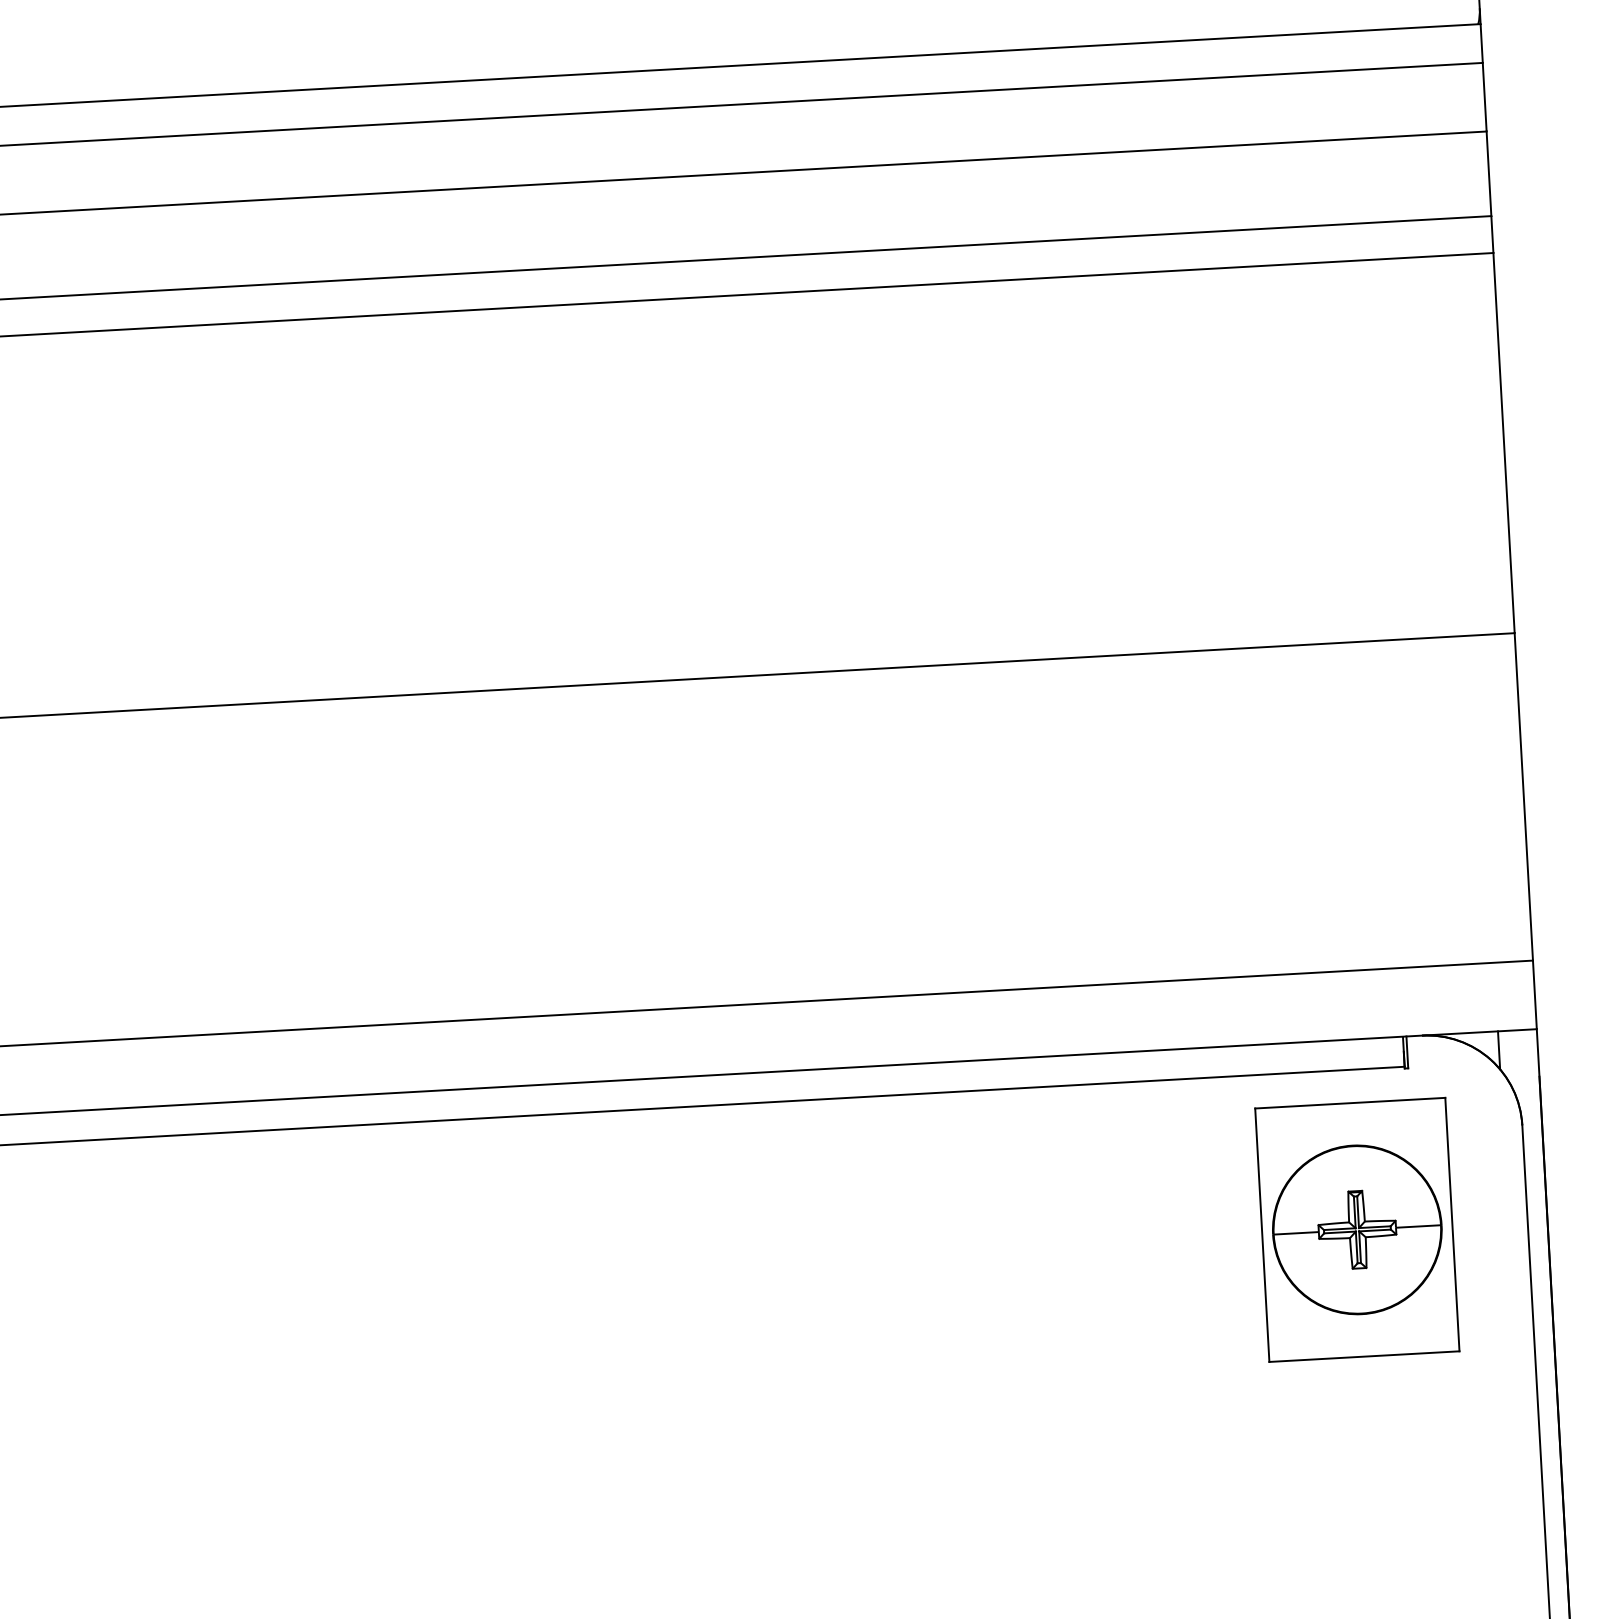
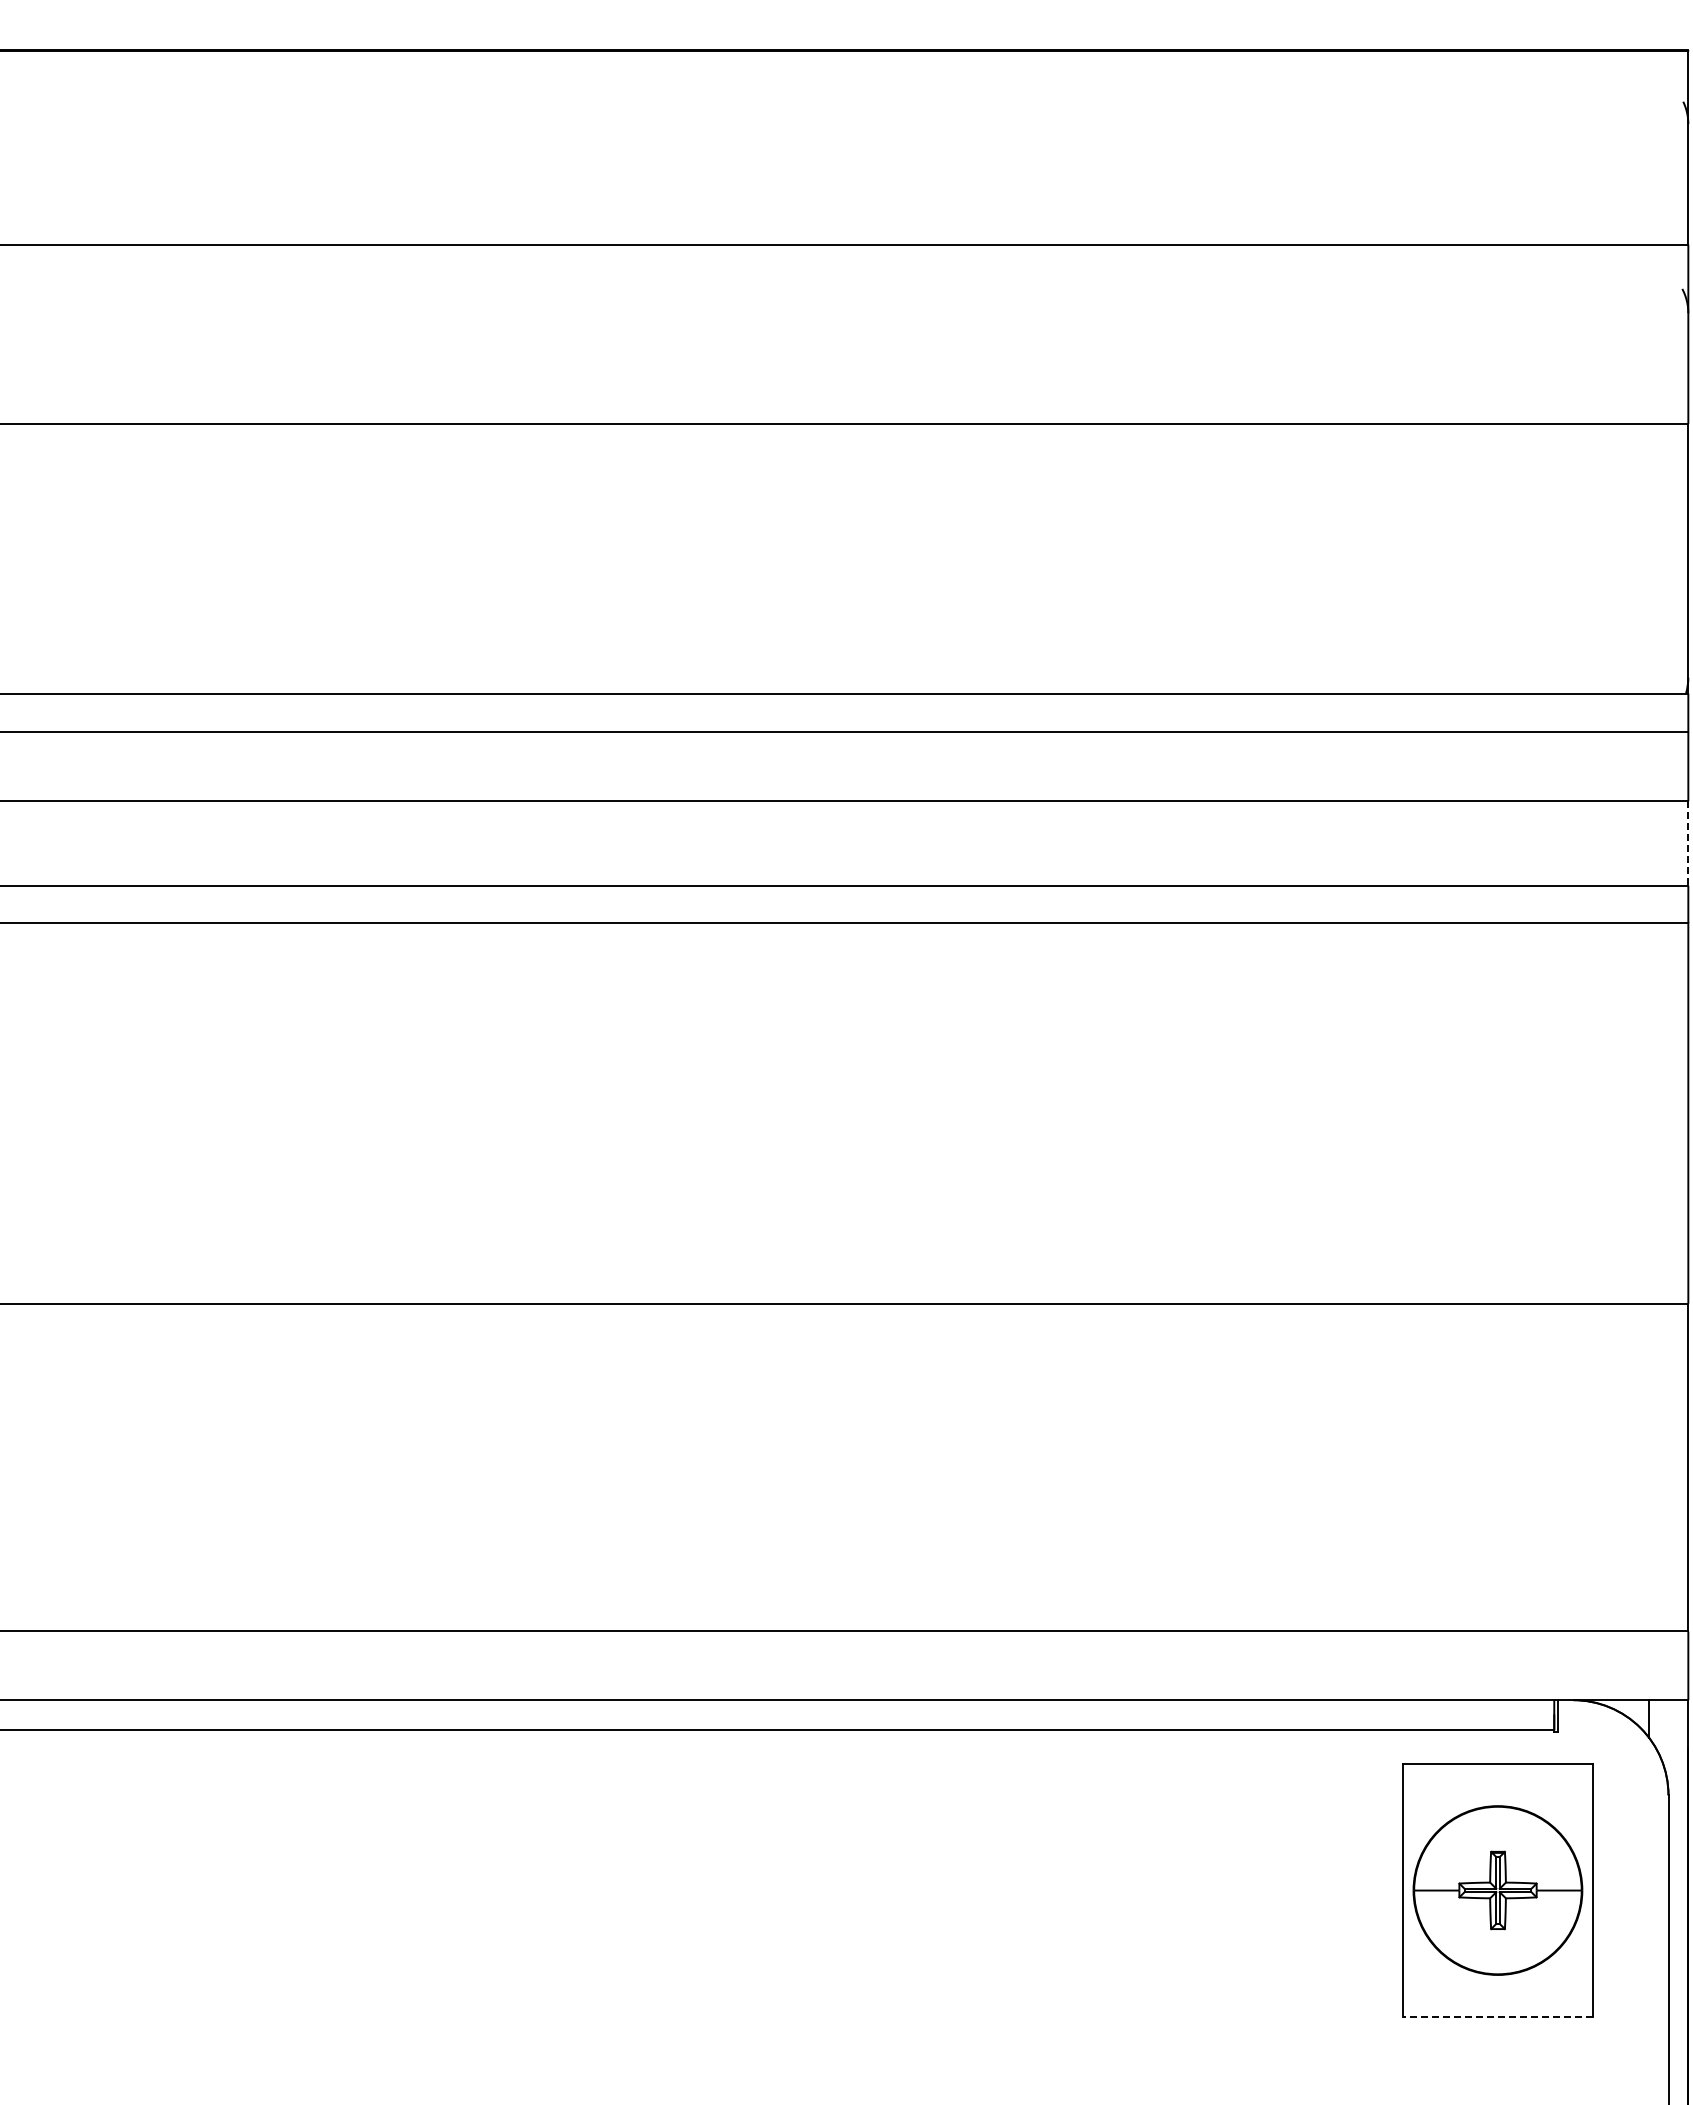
line: (1489, 173) -> (1688, 843), solid -> dashed
line: (1363, 1356) -> (1497, 2017), solid -> dashed

